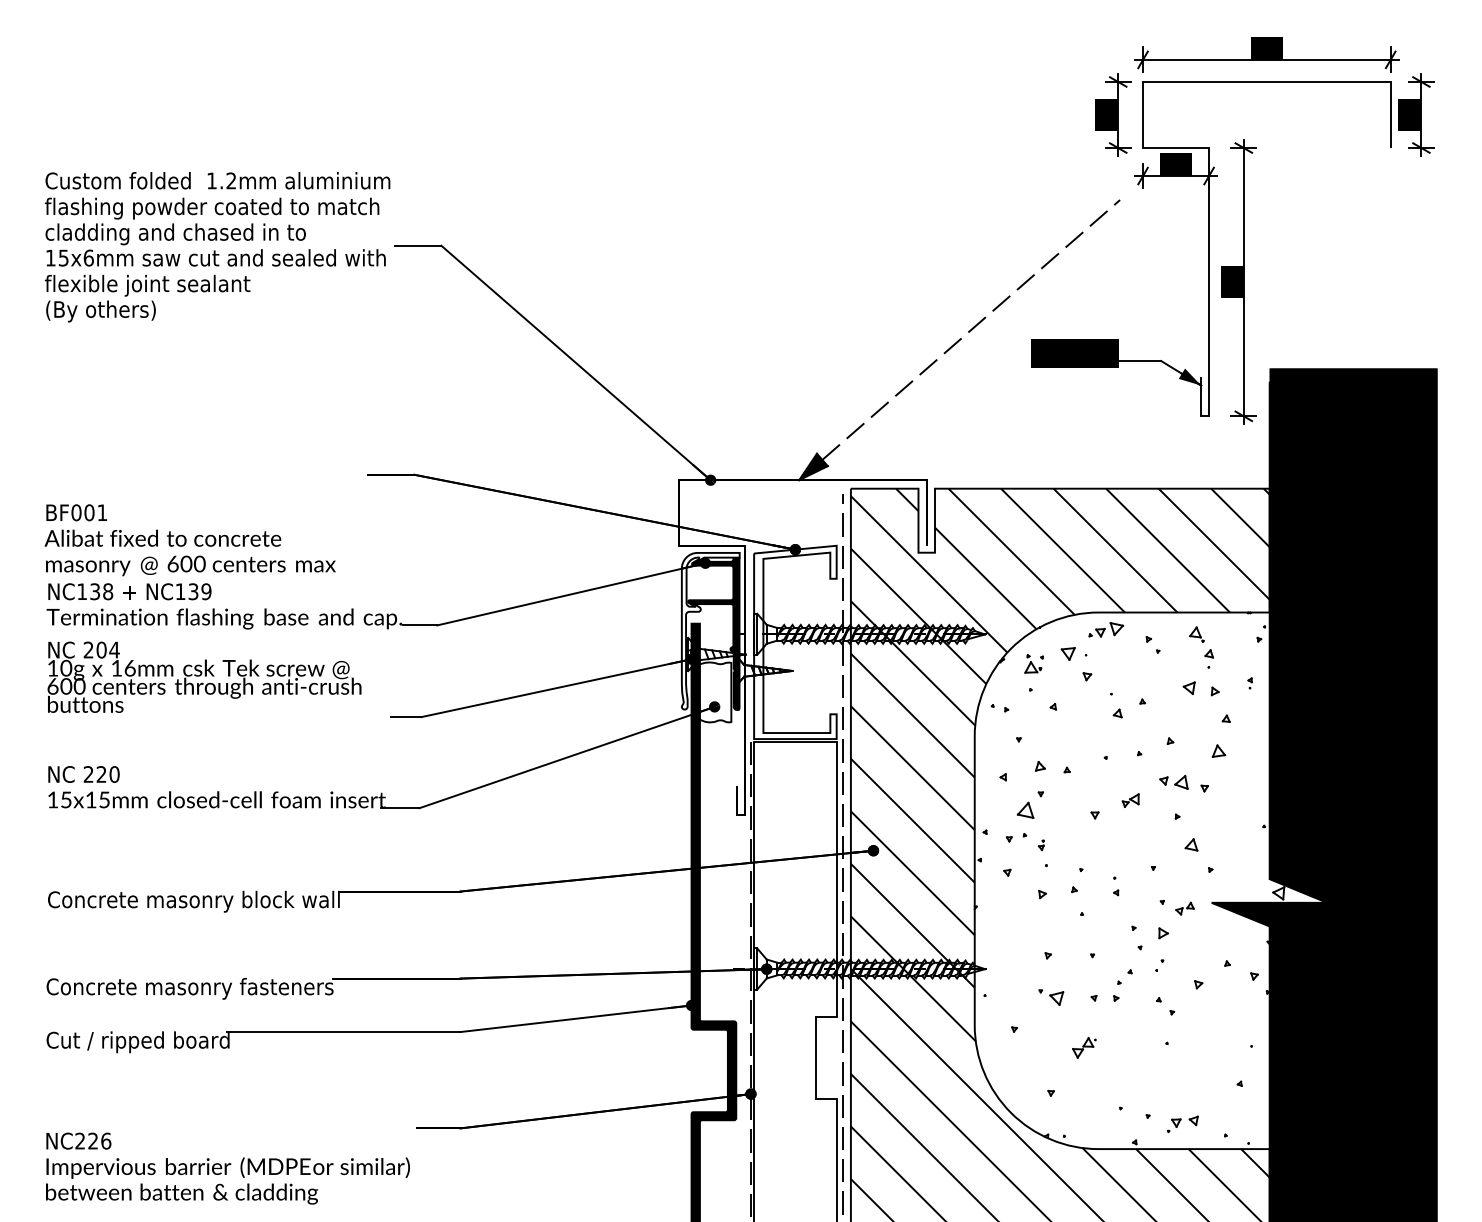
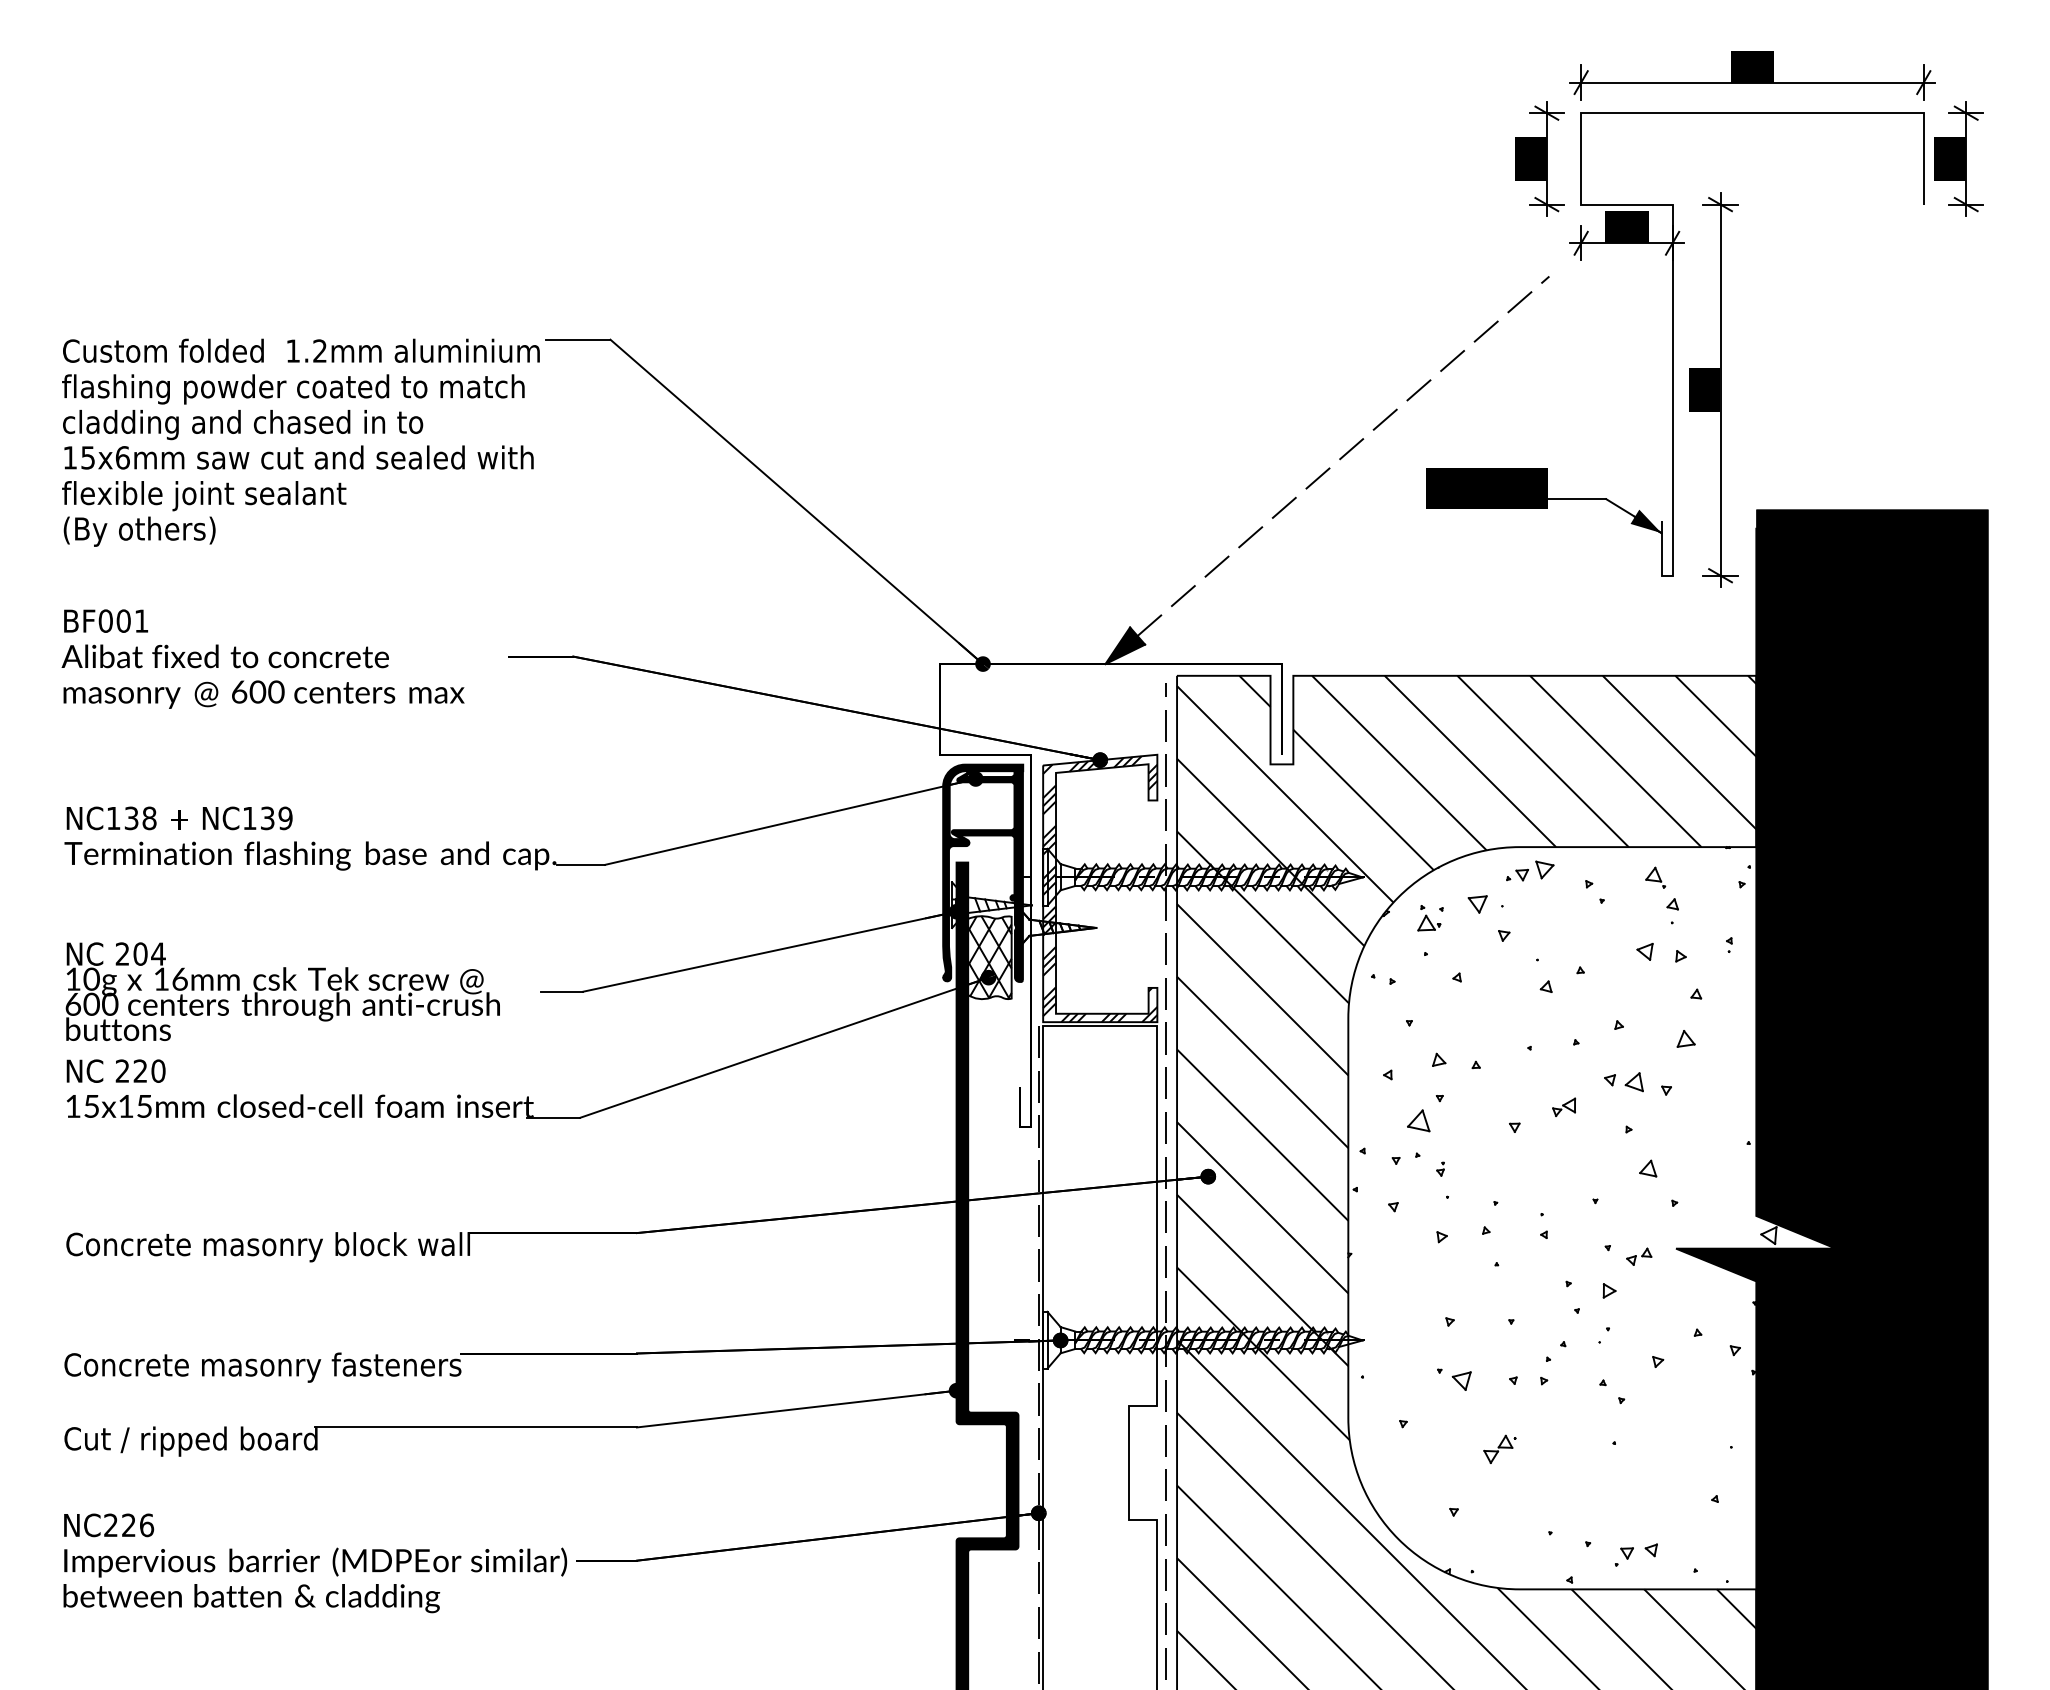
text: (217, 247) -> (300, 442), moved
text: (189, 539) -> (262, 658), moved
fill: (710, 630) -> (983, 872), added
hatch: (795, 643) -> (1100, 889), added
text: (204, 677) -> (282, 991), moved
hatch: (715, 692) -> (989, 957), added
text: (228, 1168) -> (315, 1563), moved

